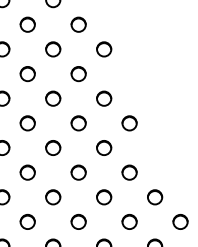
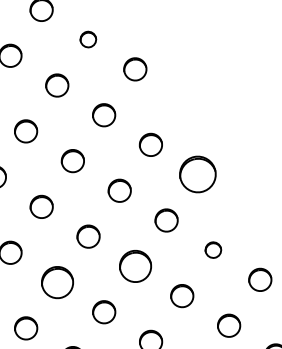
circle: (78, 24) -> (88, 39), size x0.7
circle: (129, 123) -> (197, 174), size x1.6
circle: (27, 172) -> (56, 282), size x1.4
circle: (78, 172) -> (135, 266), size x1.4
circle: (129, 172) -> (213, 249), size x0.7

